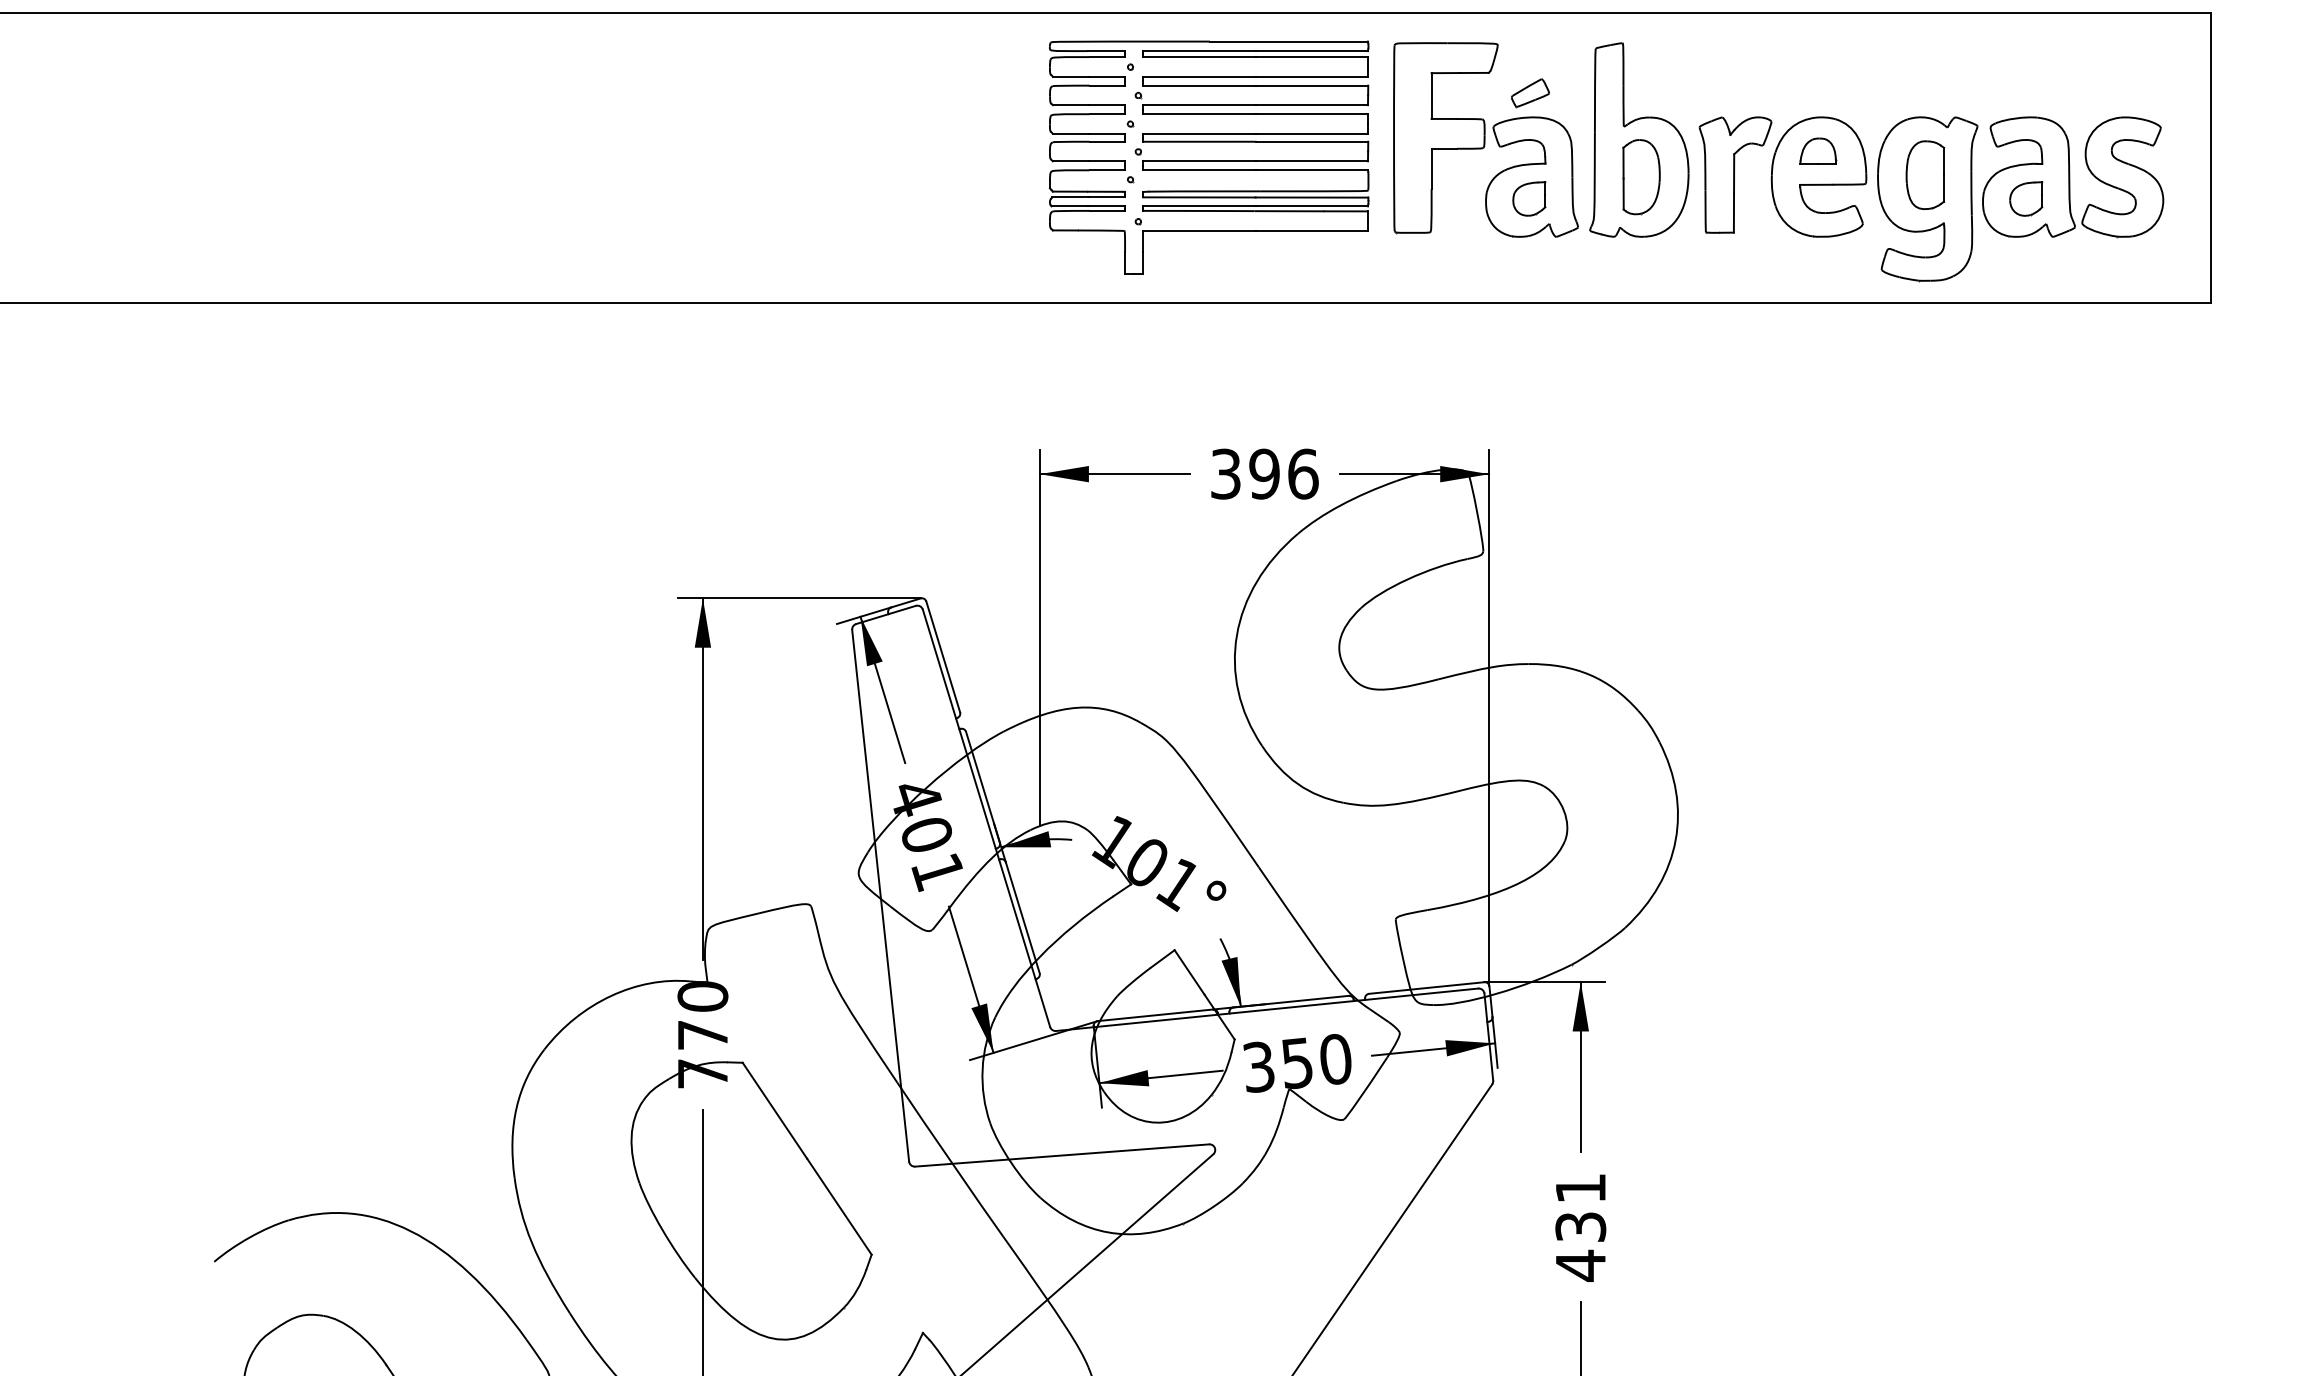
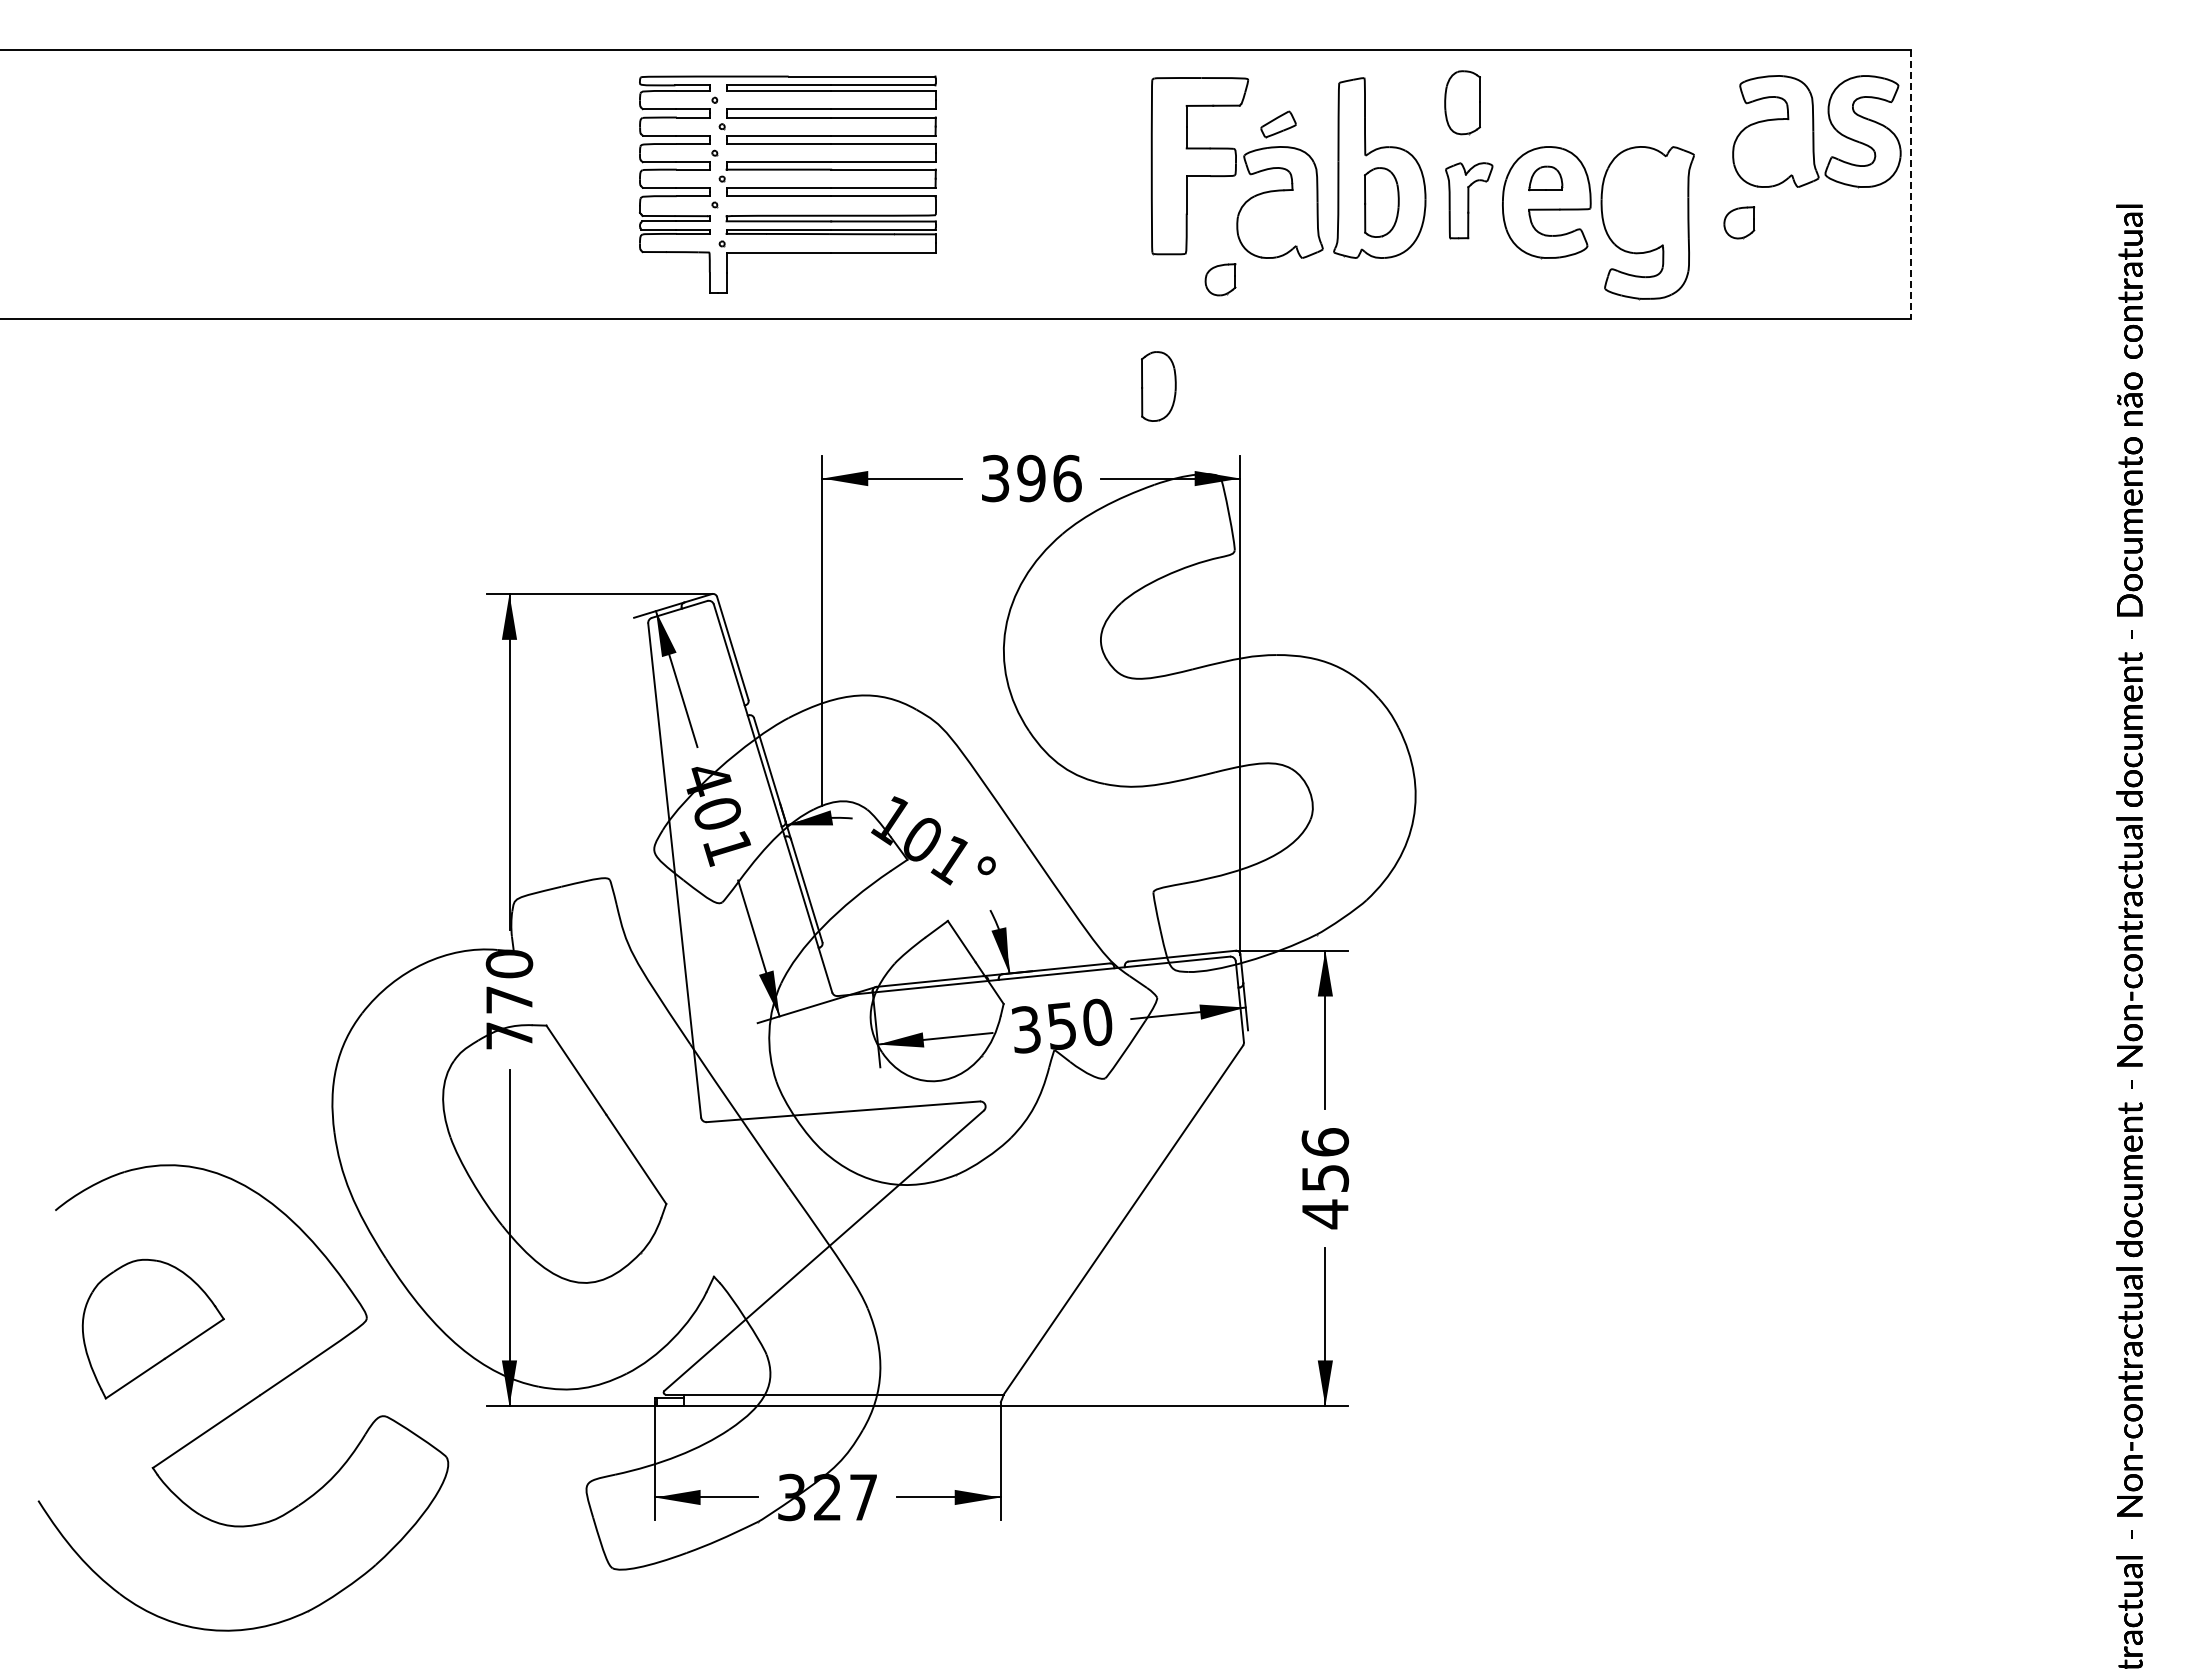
part: (1208, 157) -> (787, 184), moved
line: (2210, 157) -> (1910, 184), solid -> dashed
part: (1735, 174) -> (1469, 200), size x0.7
part: (1925, 174) -> (1462, 102), moved
part: (2072, 177) -> (1816, 131), moved
part: (1529, 198) -> (1220, 279), moved
part: (1401, 375) -> (1158, 386), added
text: (1580, 1206) -> (1325, 1159), 431 -> 456

